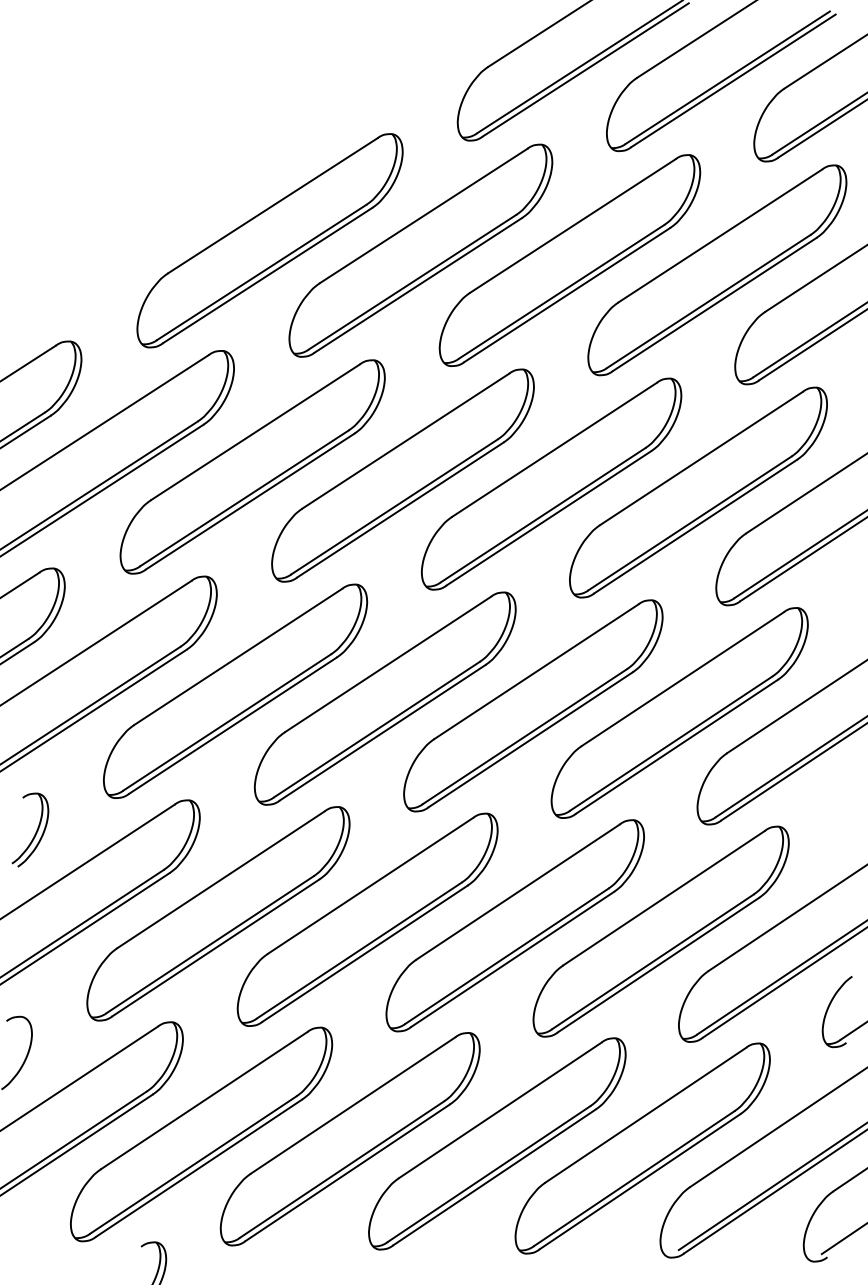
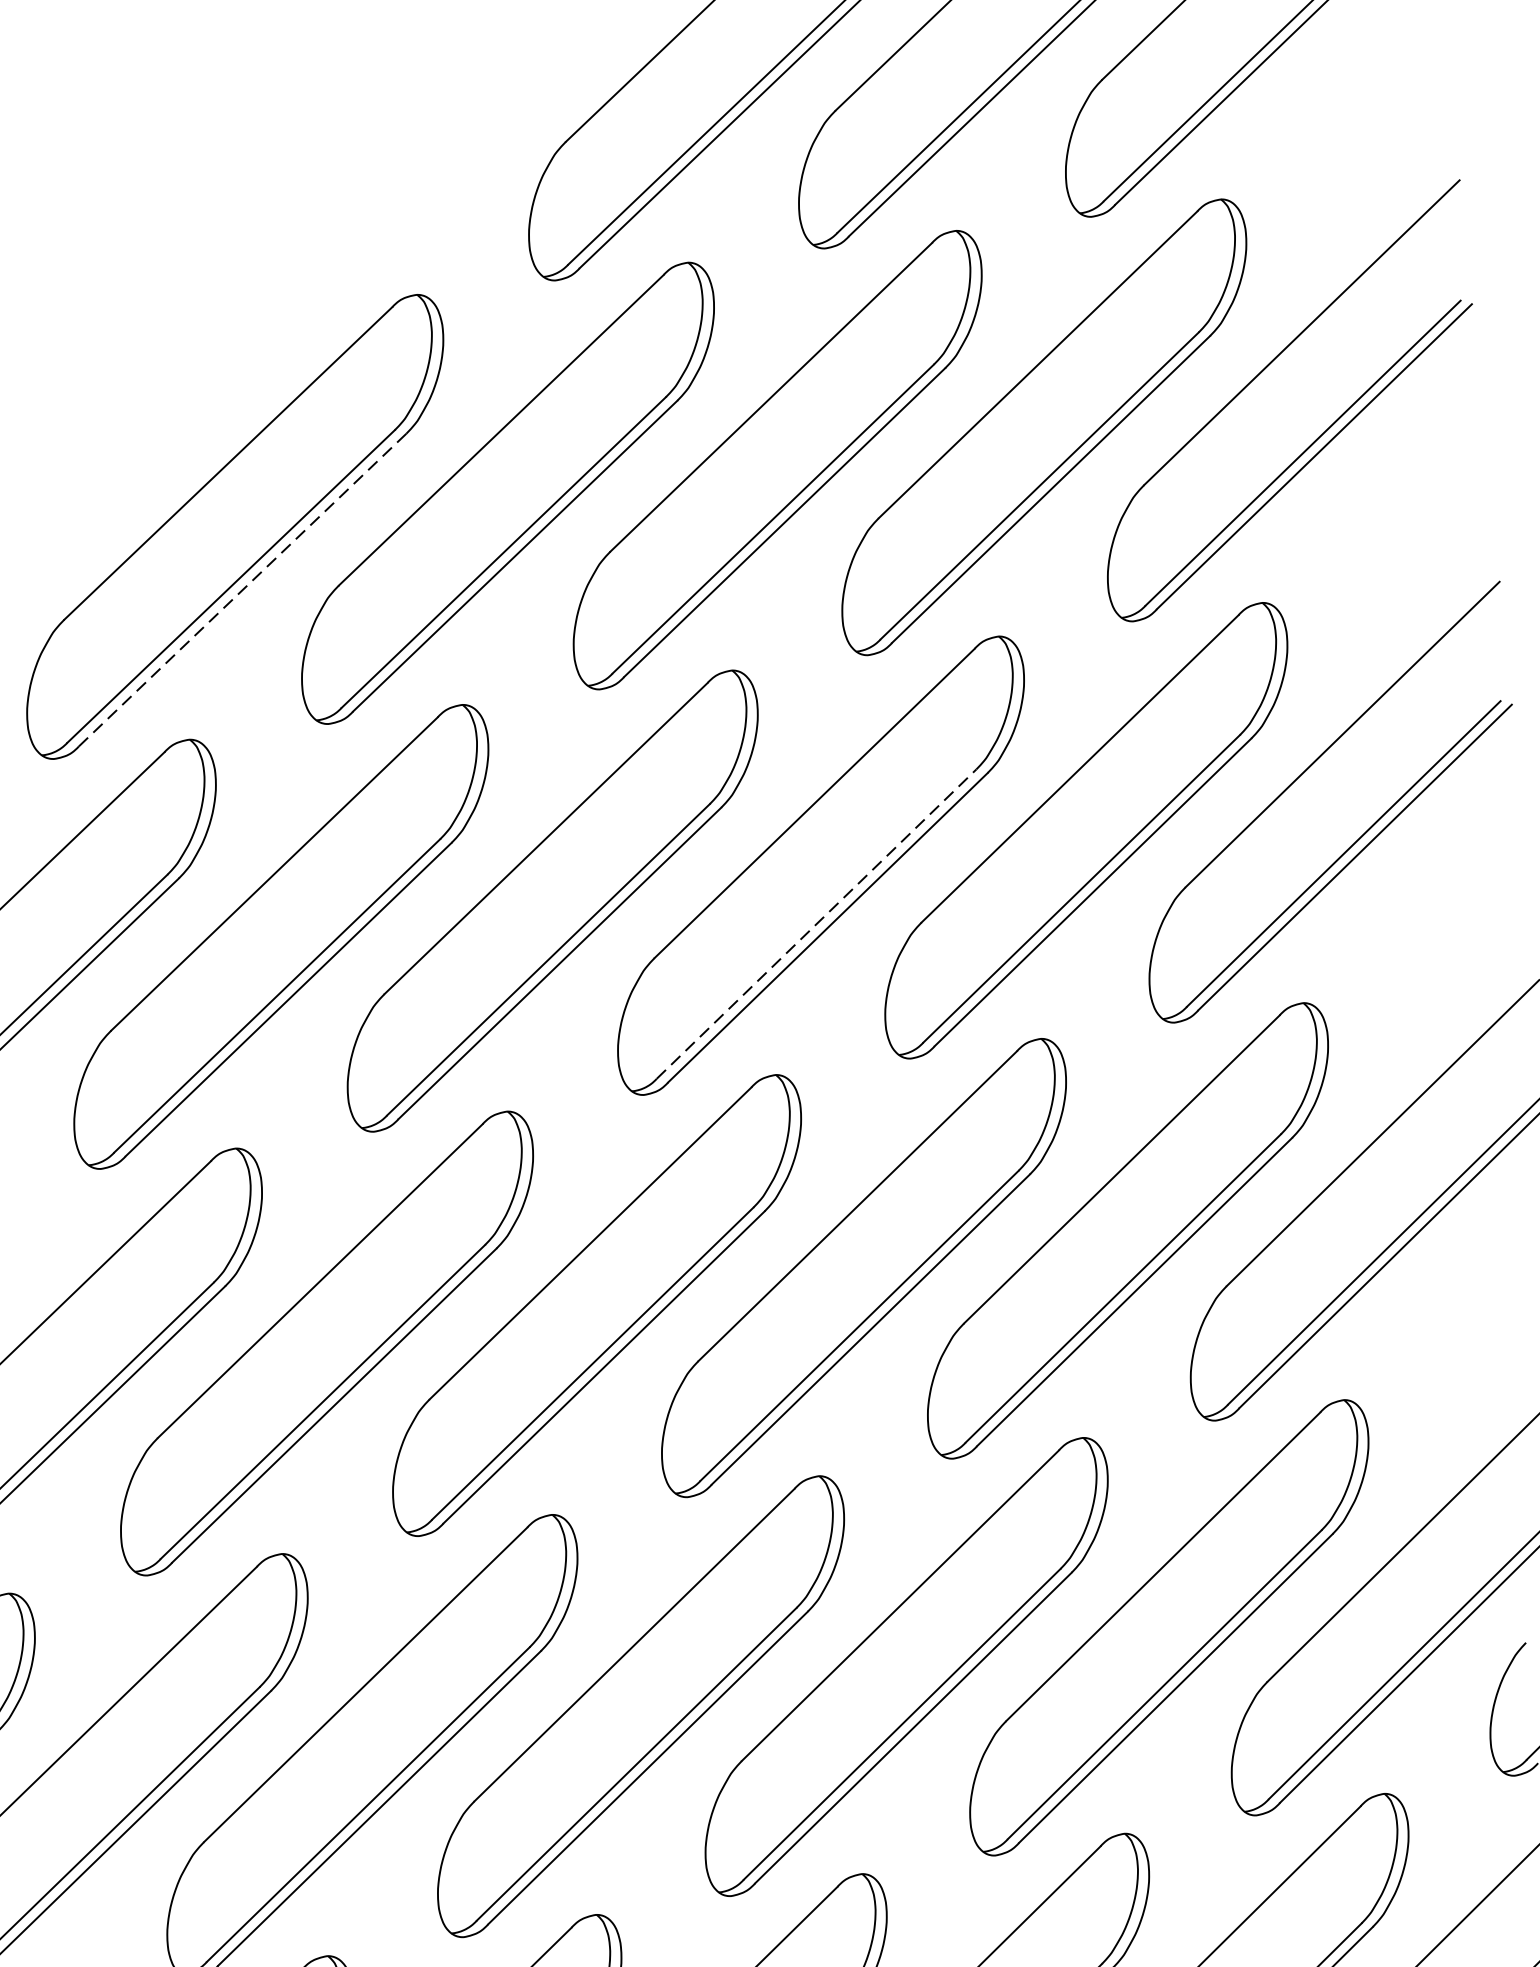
line: (267, 275) -> (242, 589), solid -> dashed
line: (543, 514) -> (816, 922), solid -> dashed

